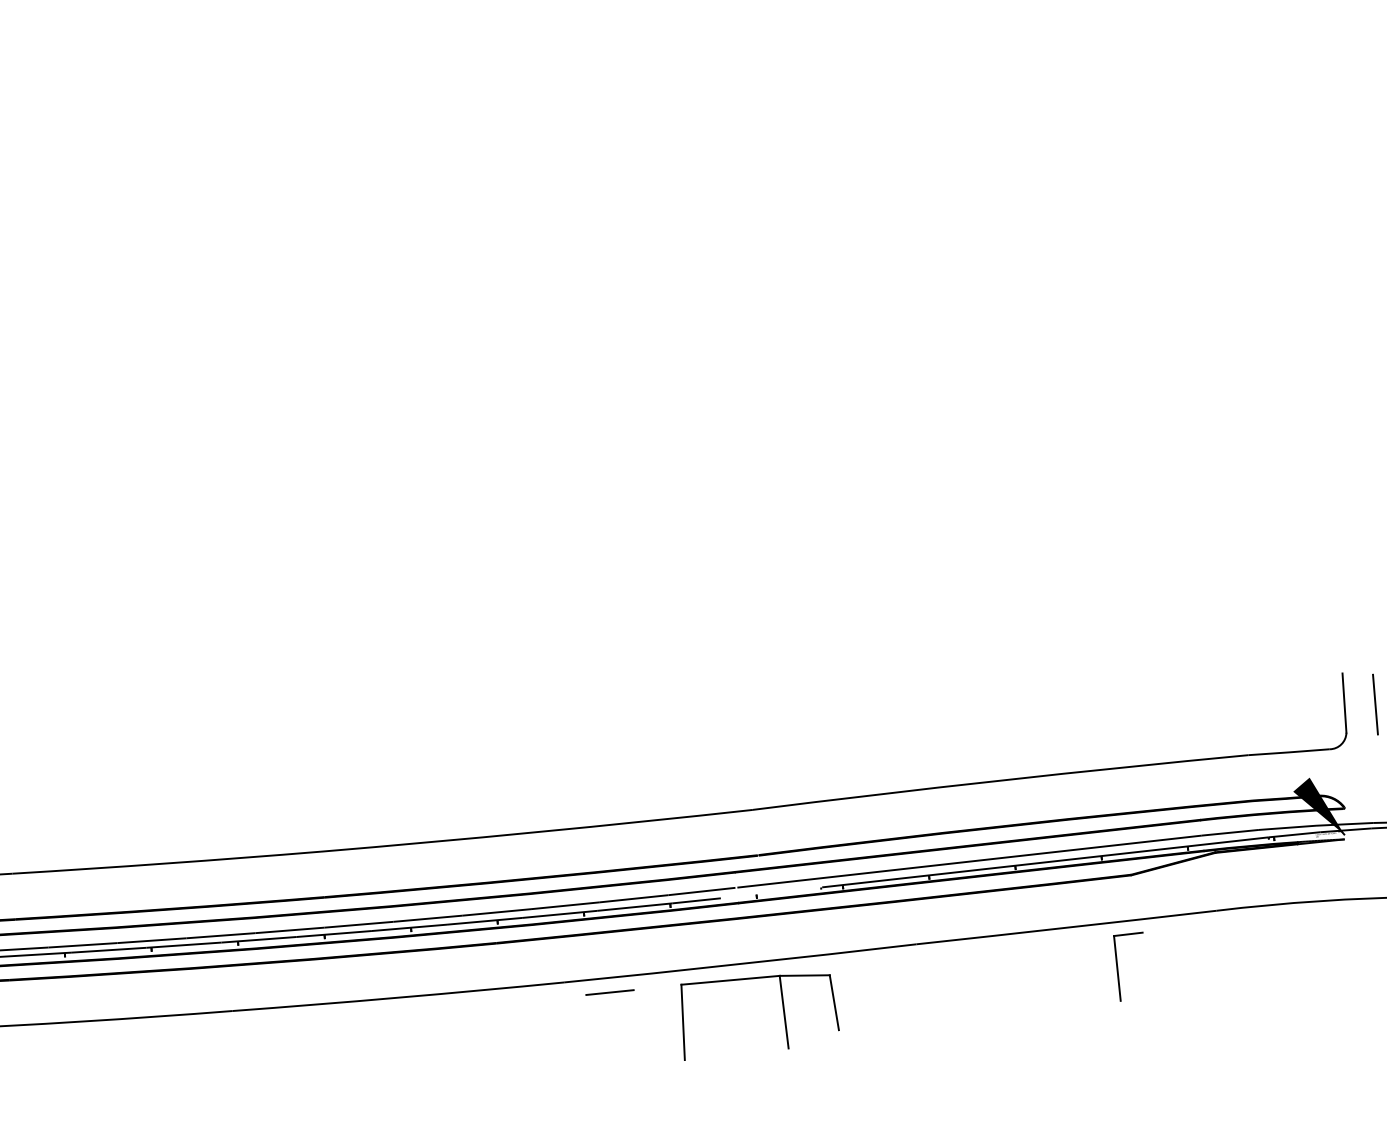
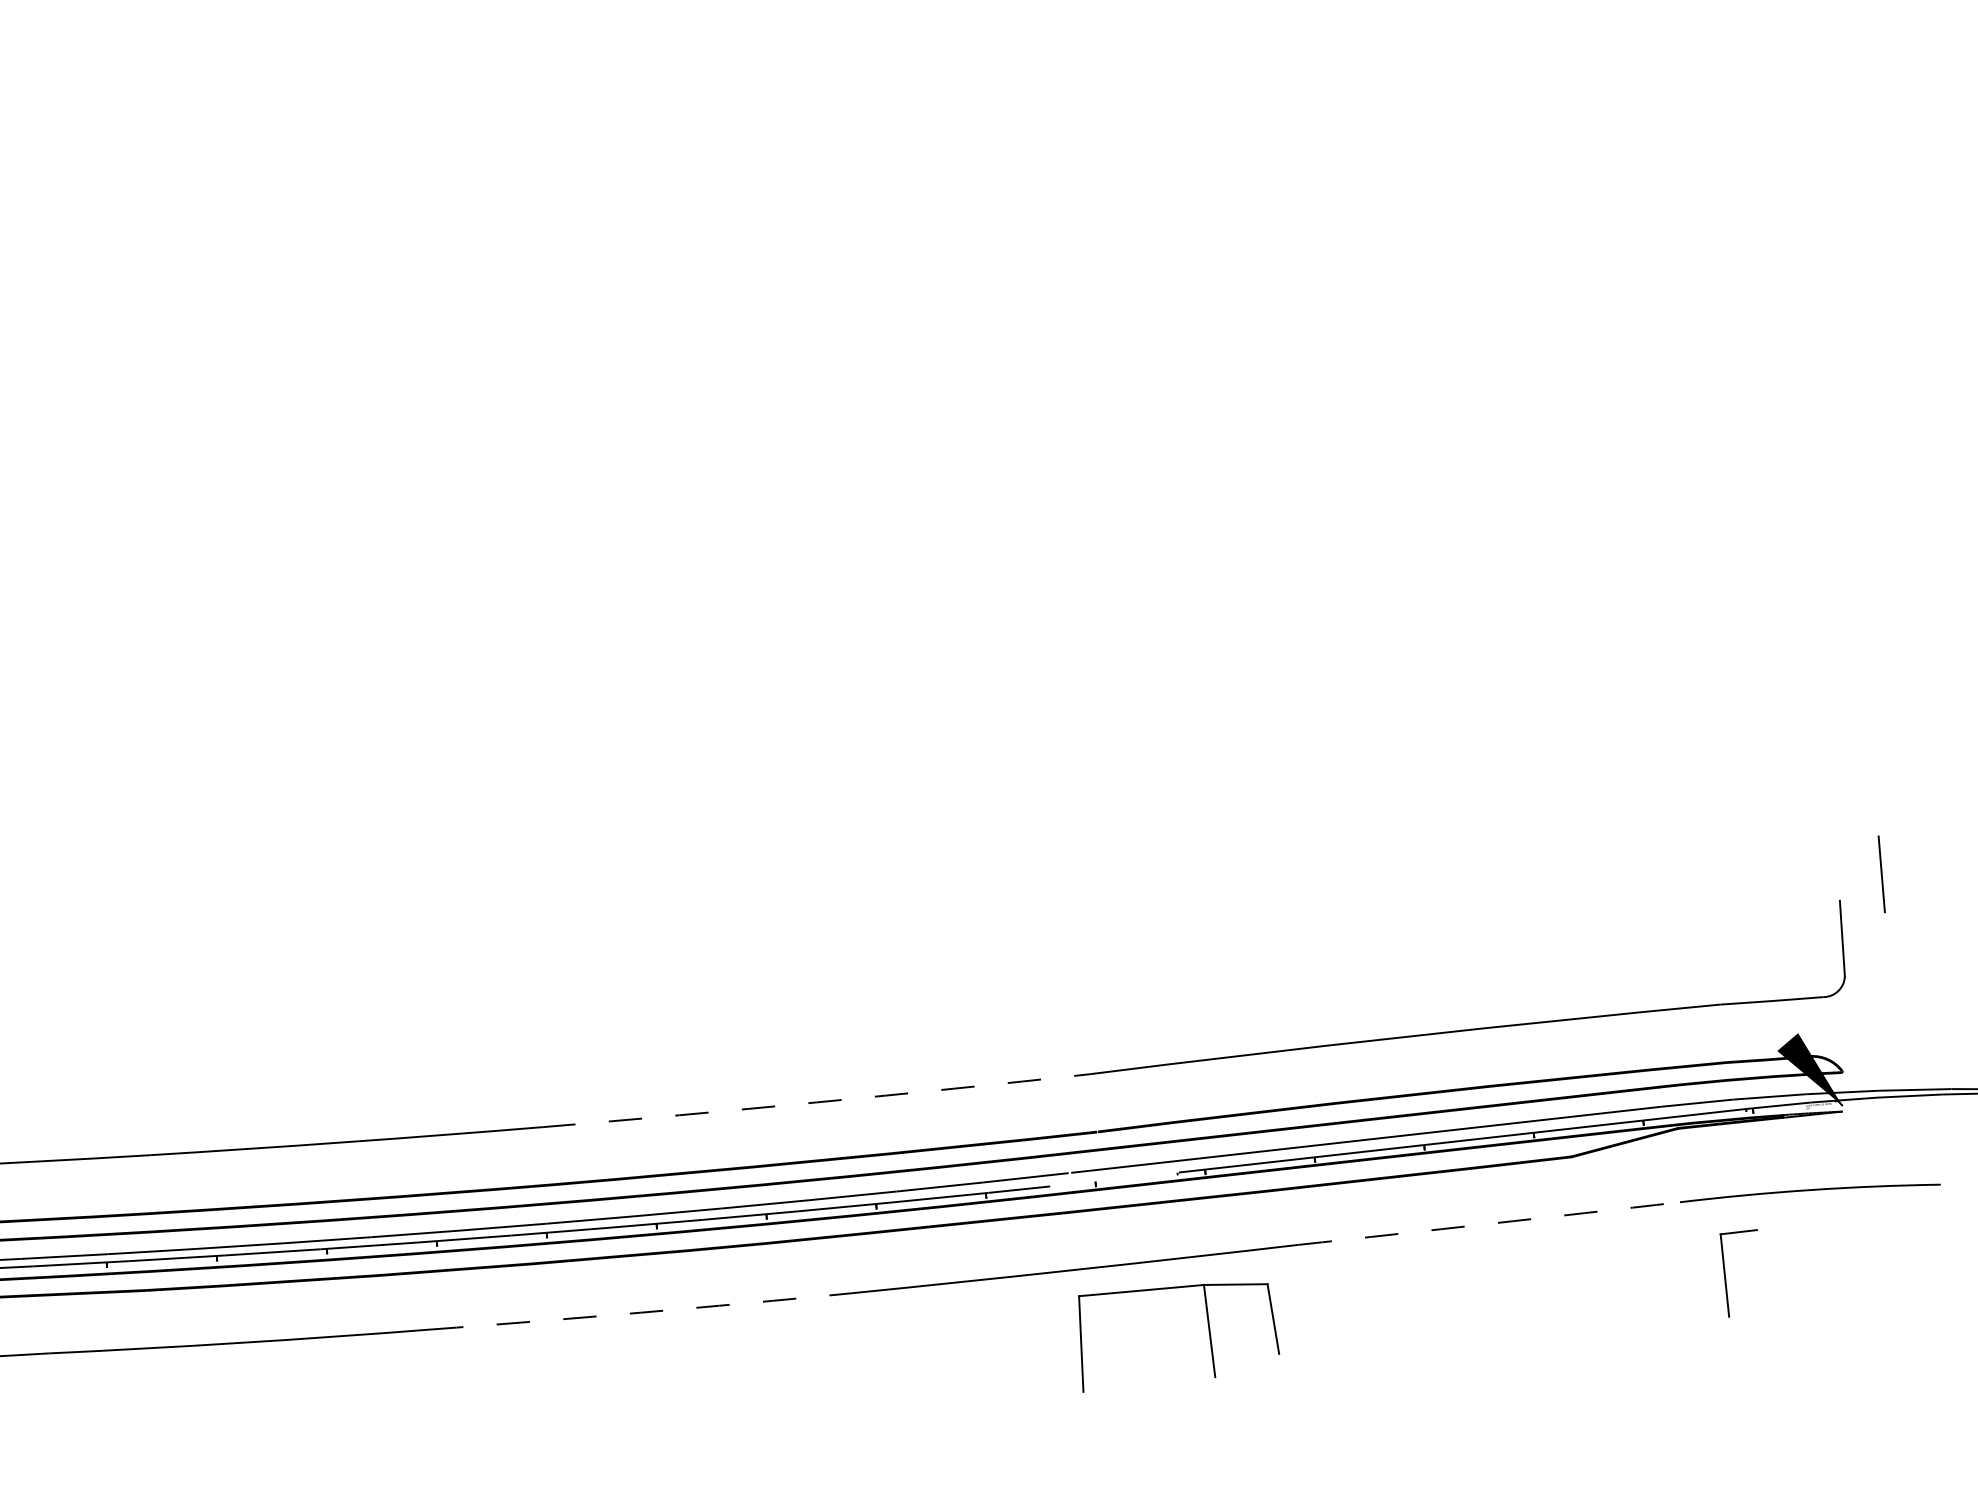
line: (1375, 704) -> (1881, 874), moved
arc: (536, 832) -> (816, 1102), solid -> dashed
arc: (1066, 927) -> (1489, 1223), solid -> dashed
part: (1117, 966) -> (1725, 1273), moved
line: (610, 992) -> (909, 1306), removed
arc: (398, 997) -> (640, 1312), solid -> dashed
part: (783, 1013) -> (1208, 1332), moved

